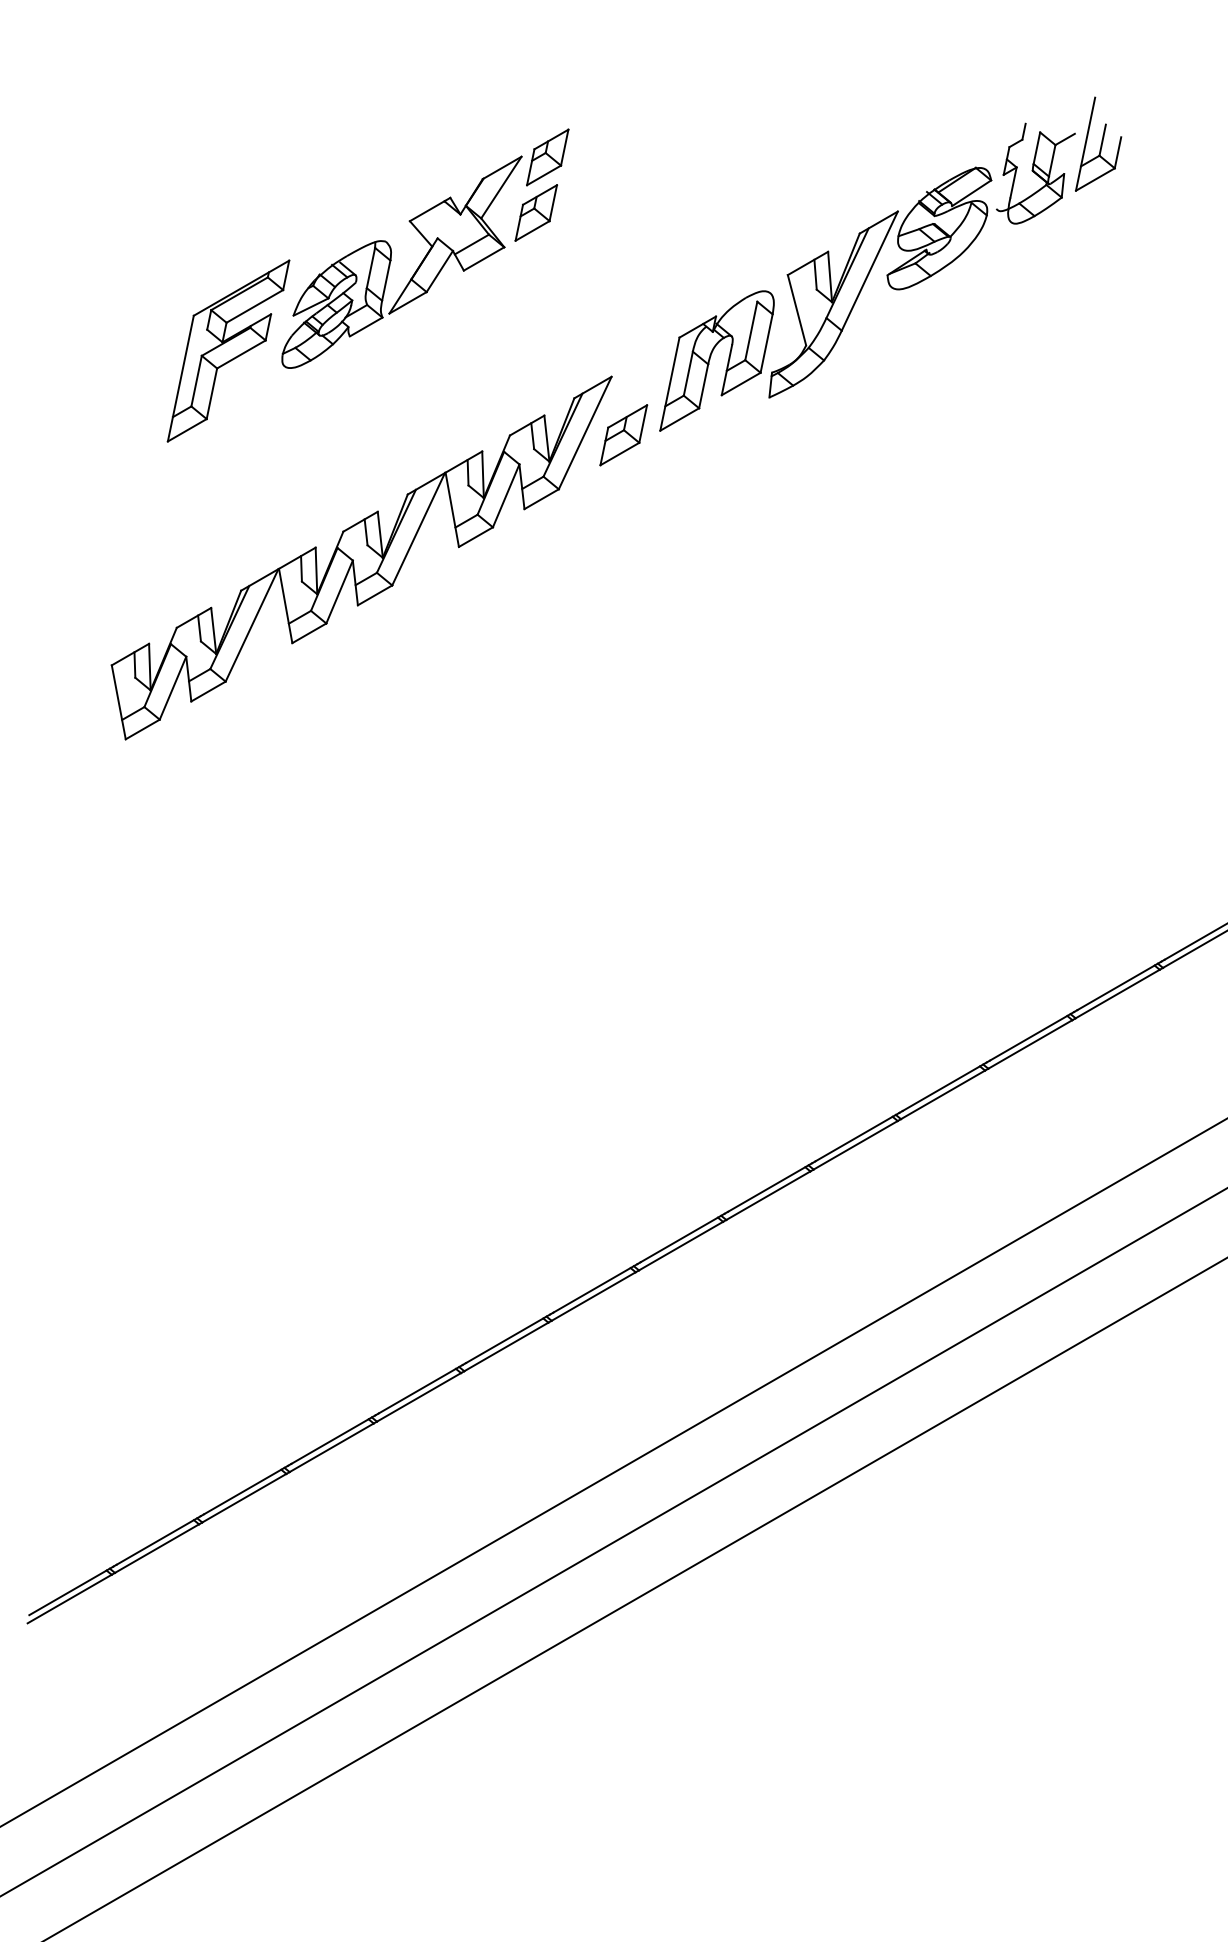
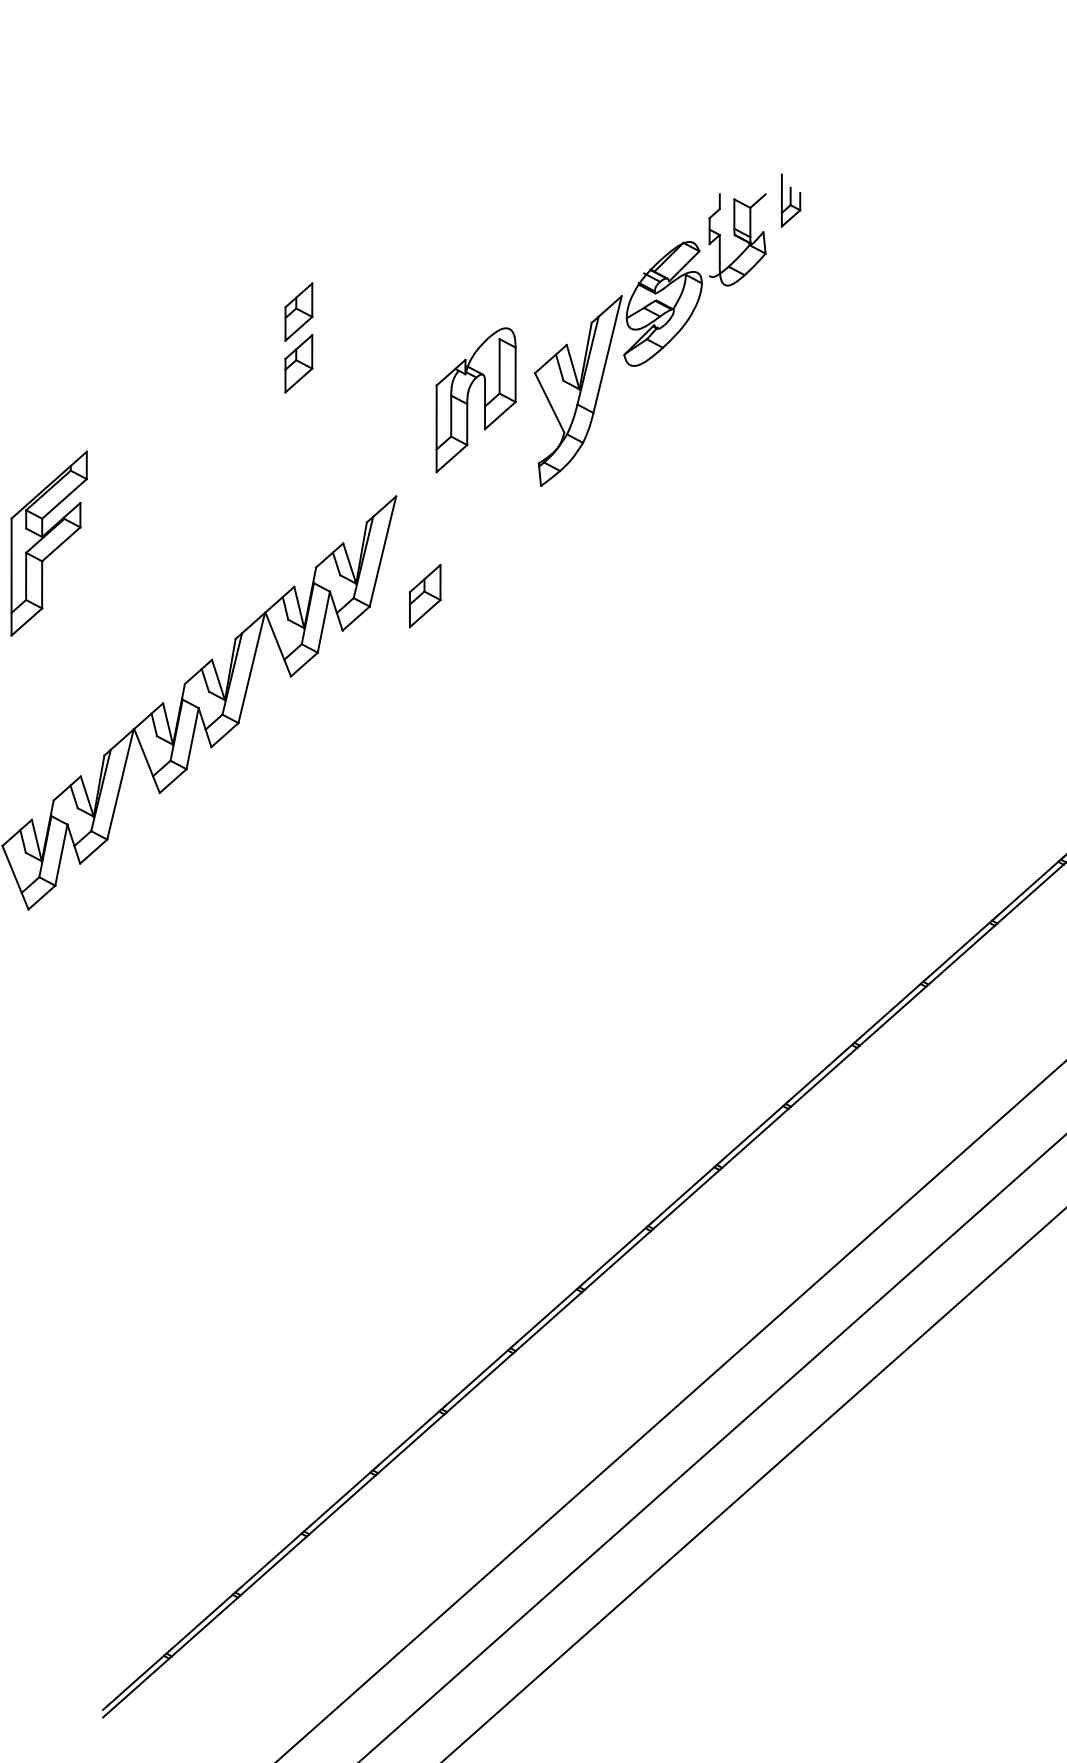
part: (1098, 143) -> (788, 198), size x0.6
part: (391, 261) -> (178, 433), removed
part: (710, 359) -> (468, 399), moved
part: (623, 435) -> (425, 596), moved

